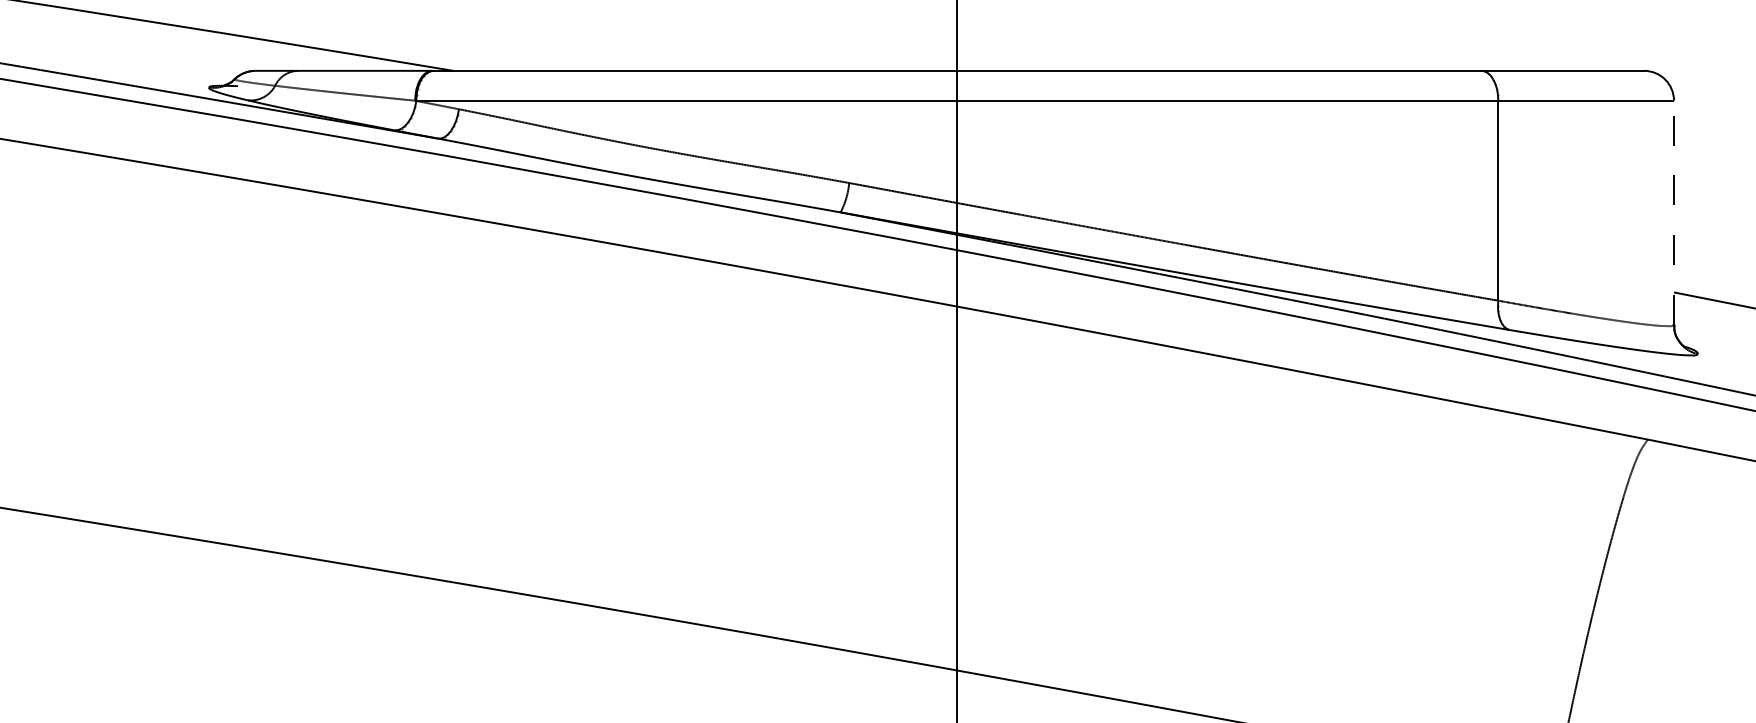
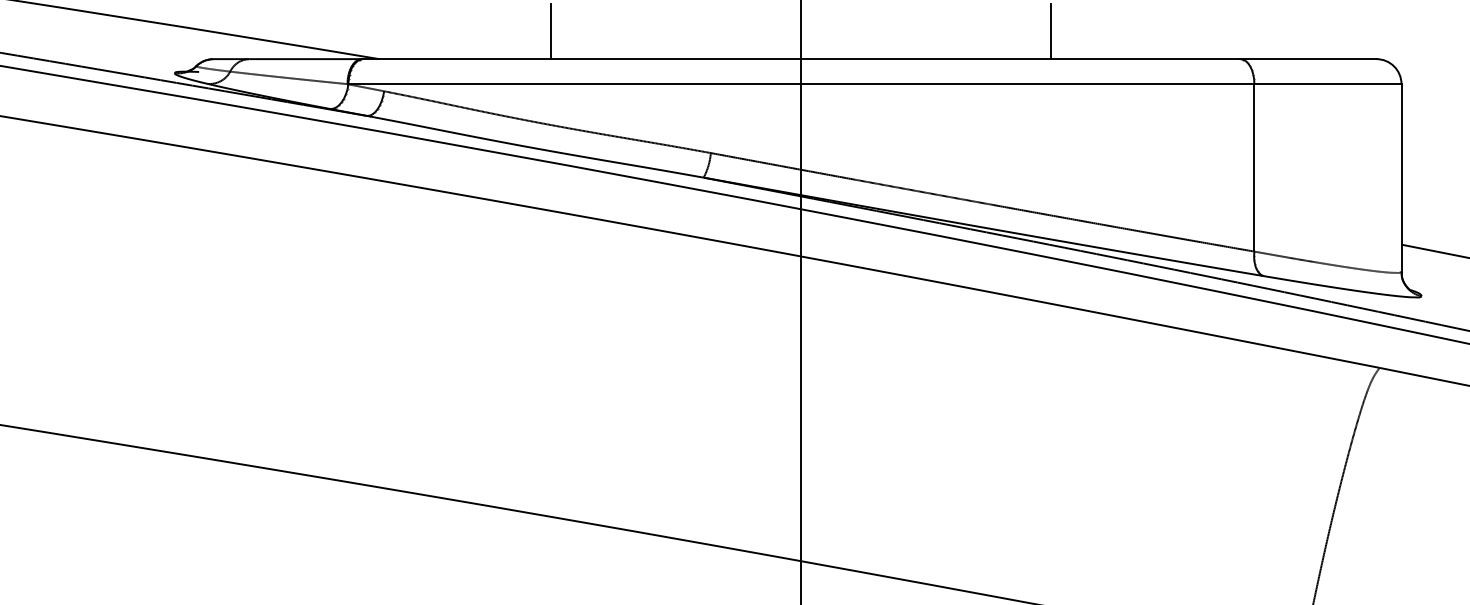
line: (658, 37) -> (551, 31), added
line: (1255, 37) -> (1051, 31), added
line: (1674, 212) -> (1401, 177), dashed -> solid

